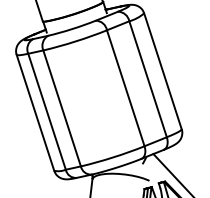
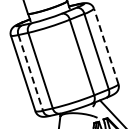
line: (163, 71) -> (106, 46), solid -> dashed
line: (46, 111) -> (30, 72), solid -> dashed

